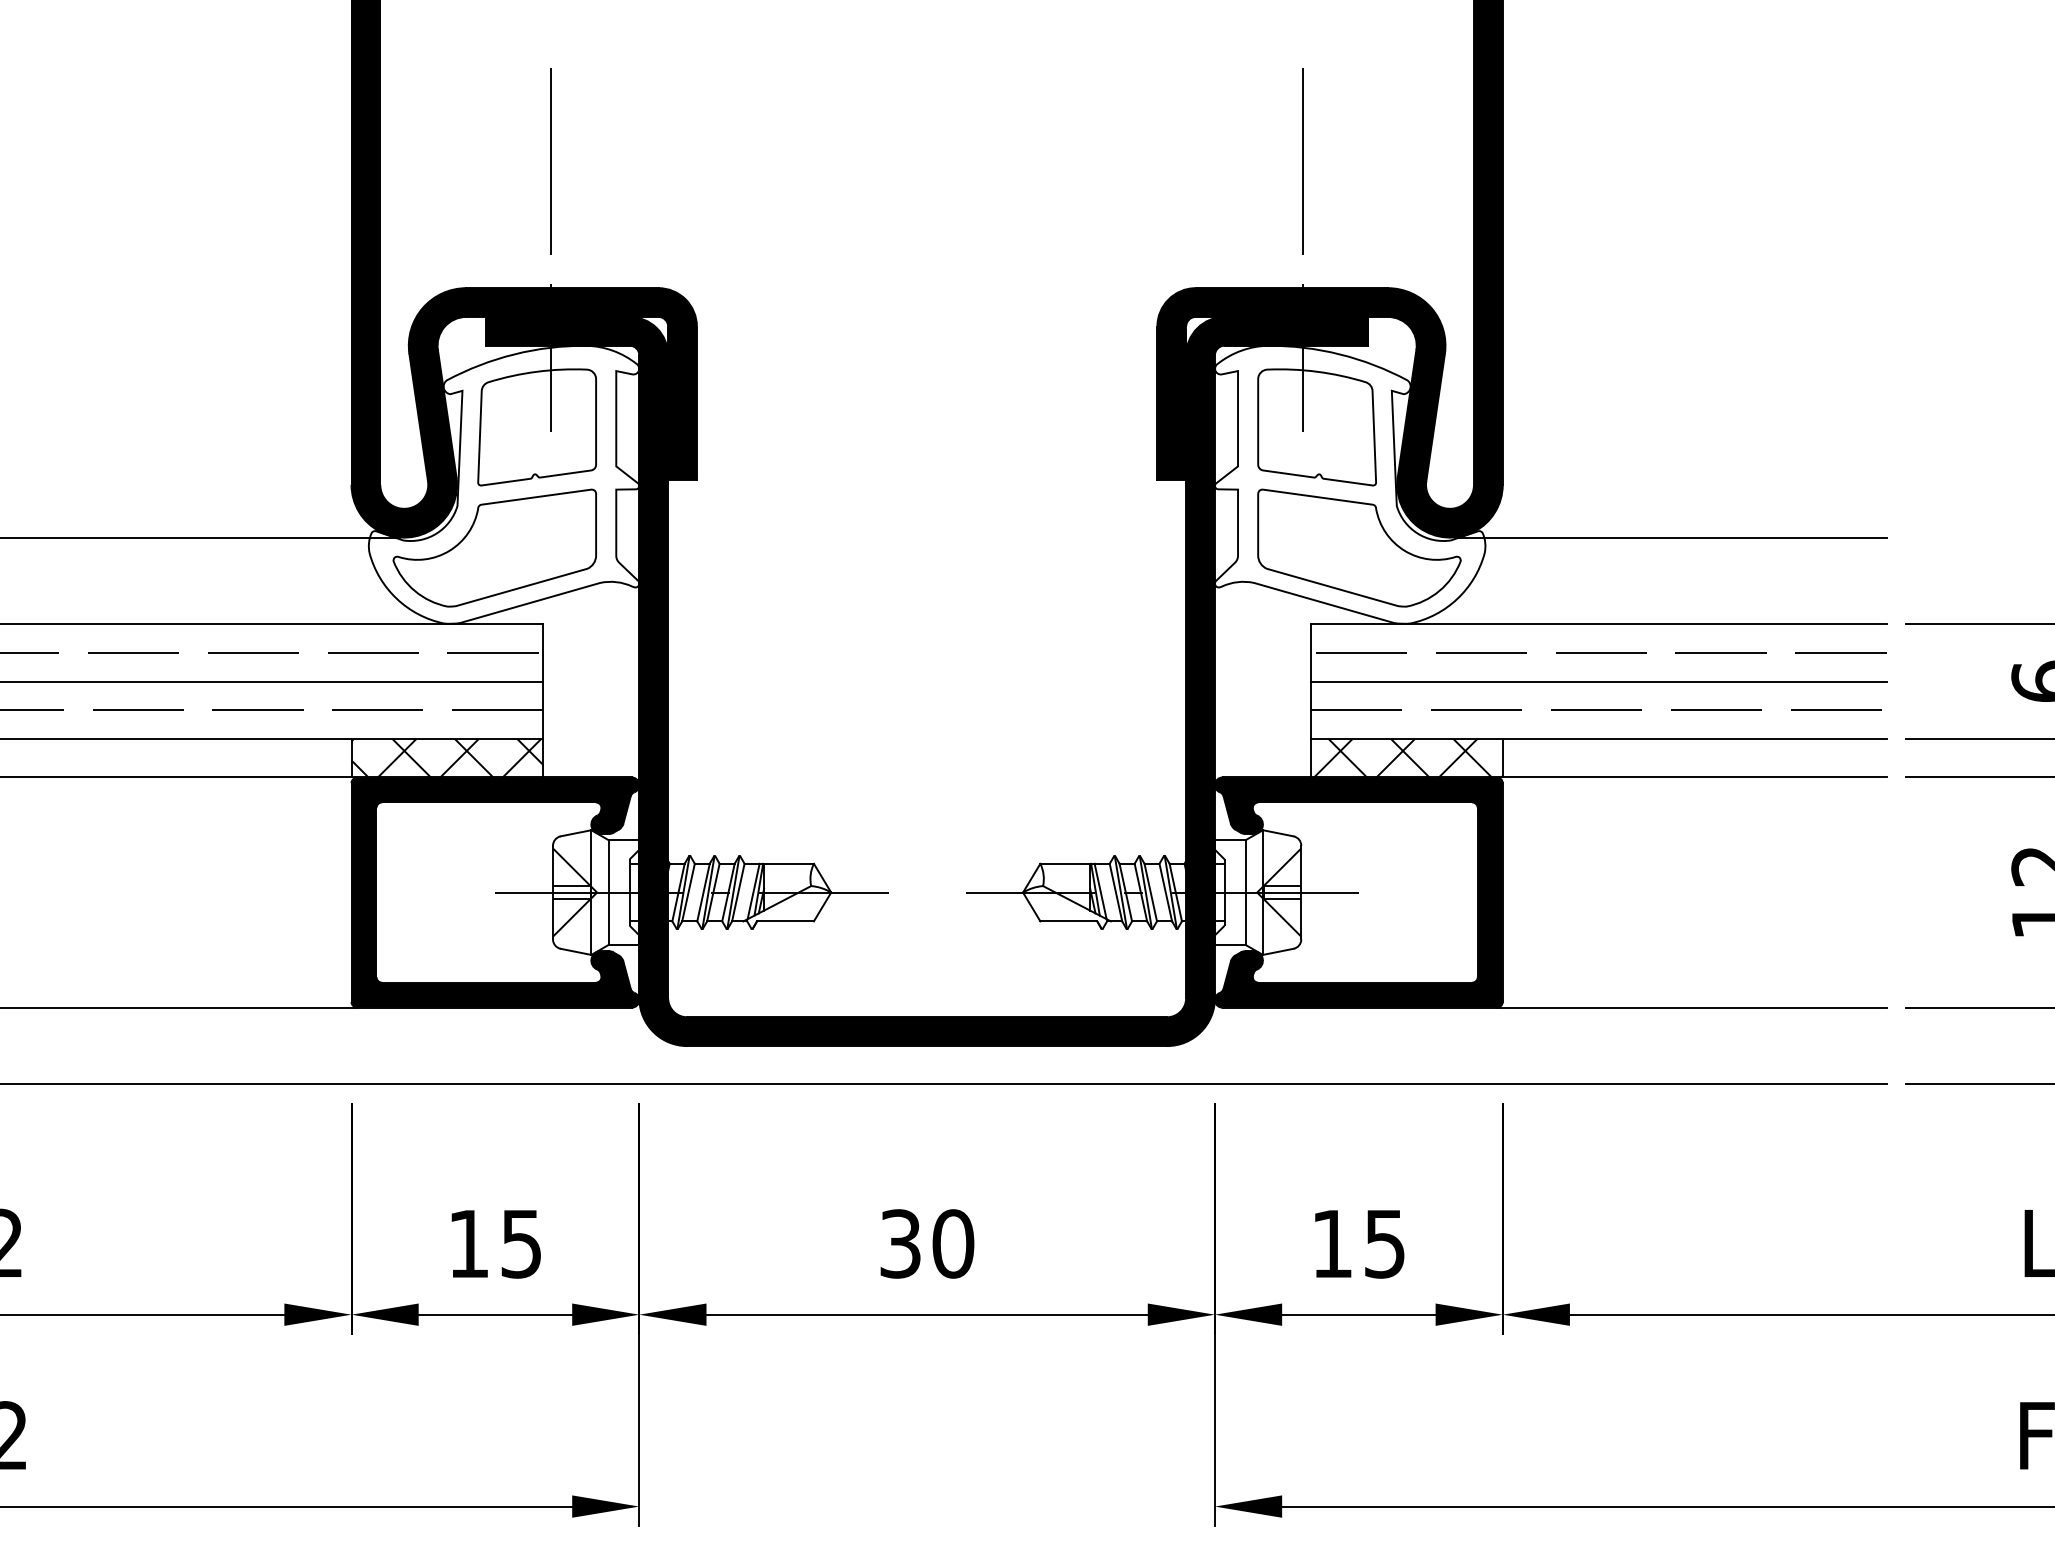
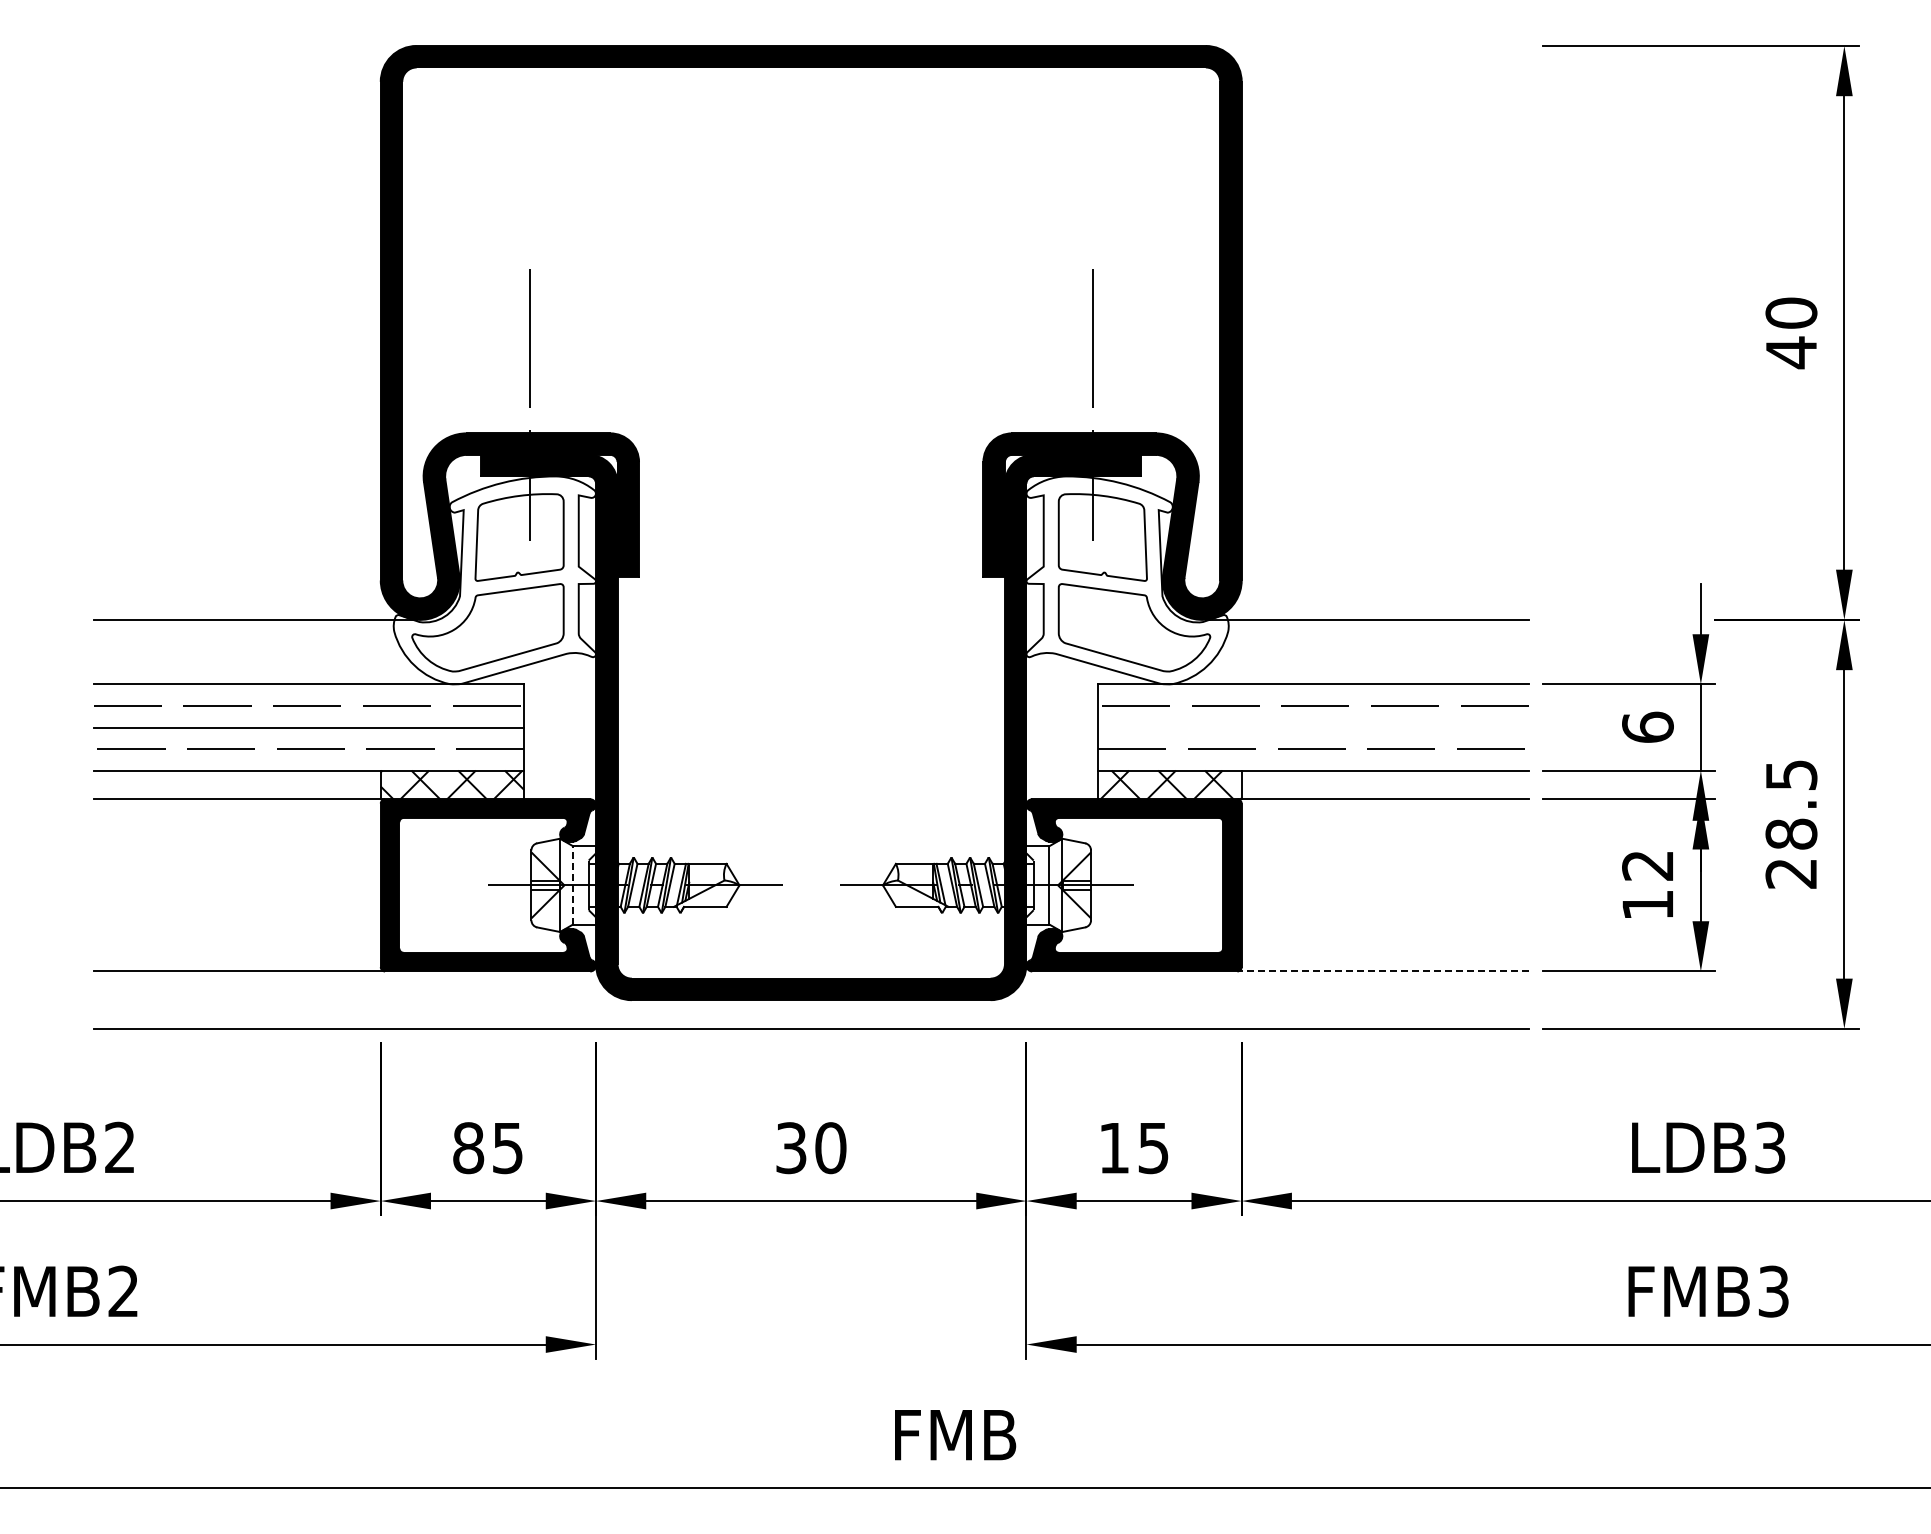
line: (1598, 681) -> (1313, 727), removed
line: (609, 891) -> (573, 884), solid -> dashed
line: (1692, 1007) -> (1383, 971), solid -> dashed
text: (468, 1244) -> (468, 1148), 15 -> 85

